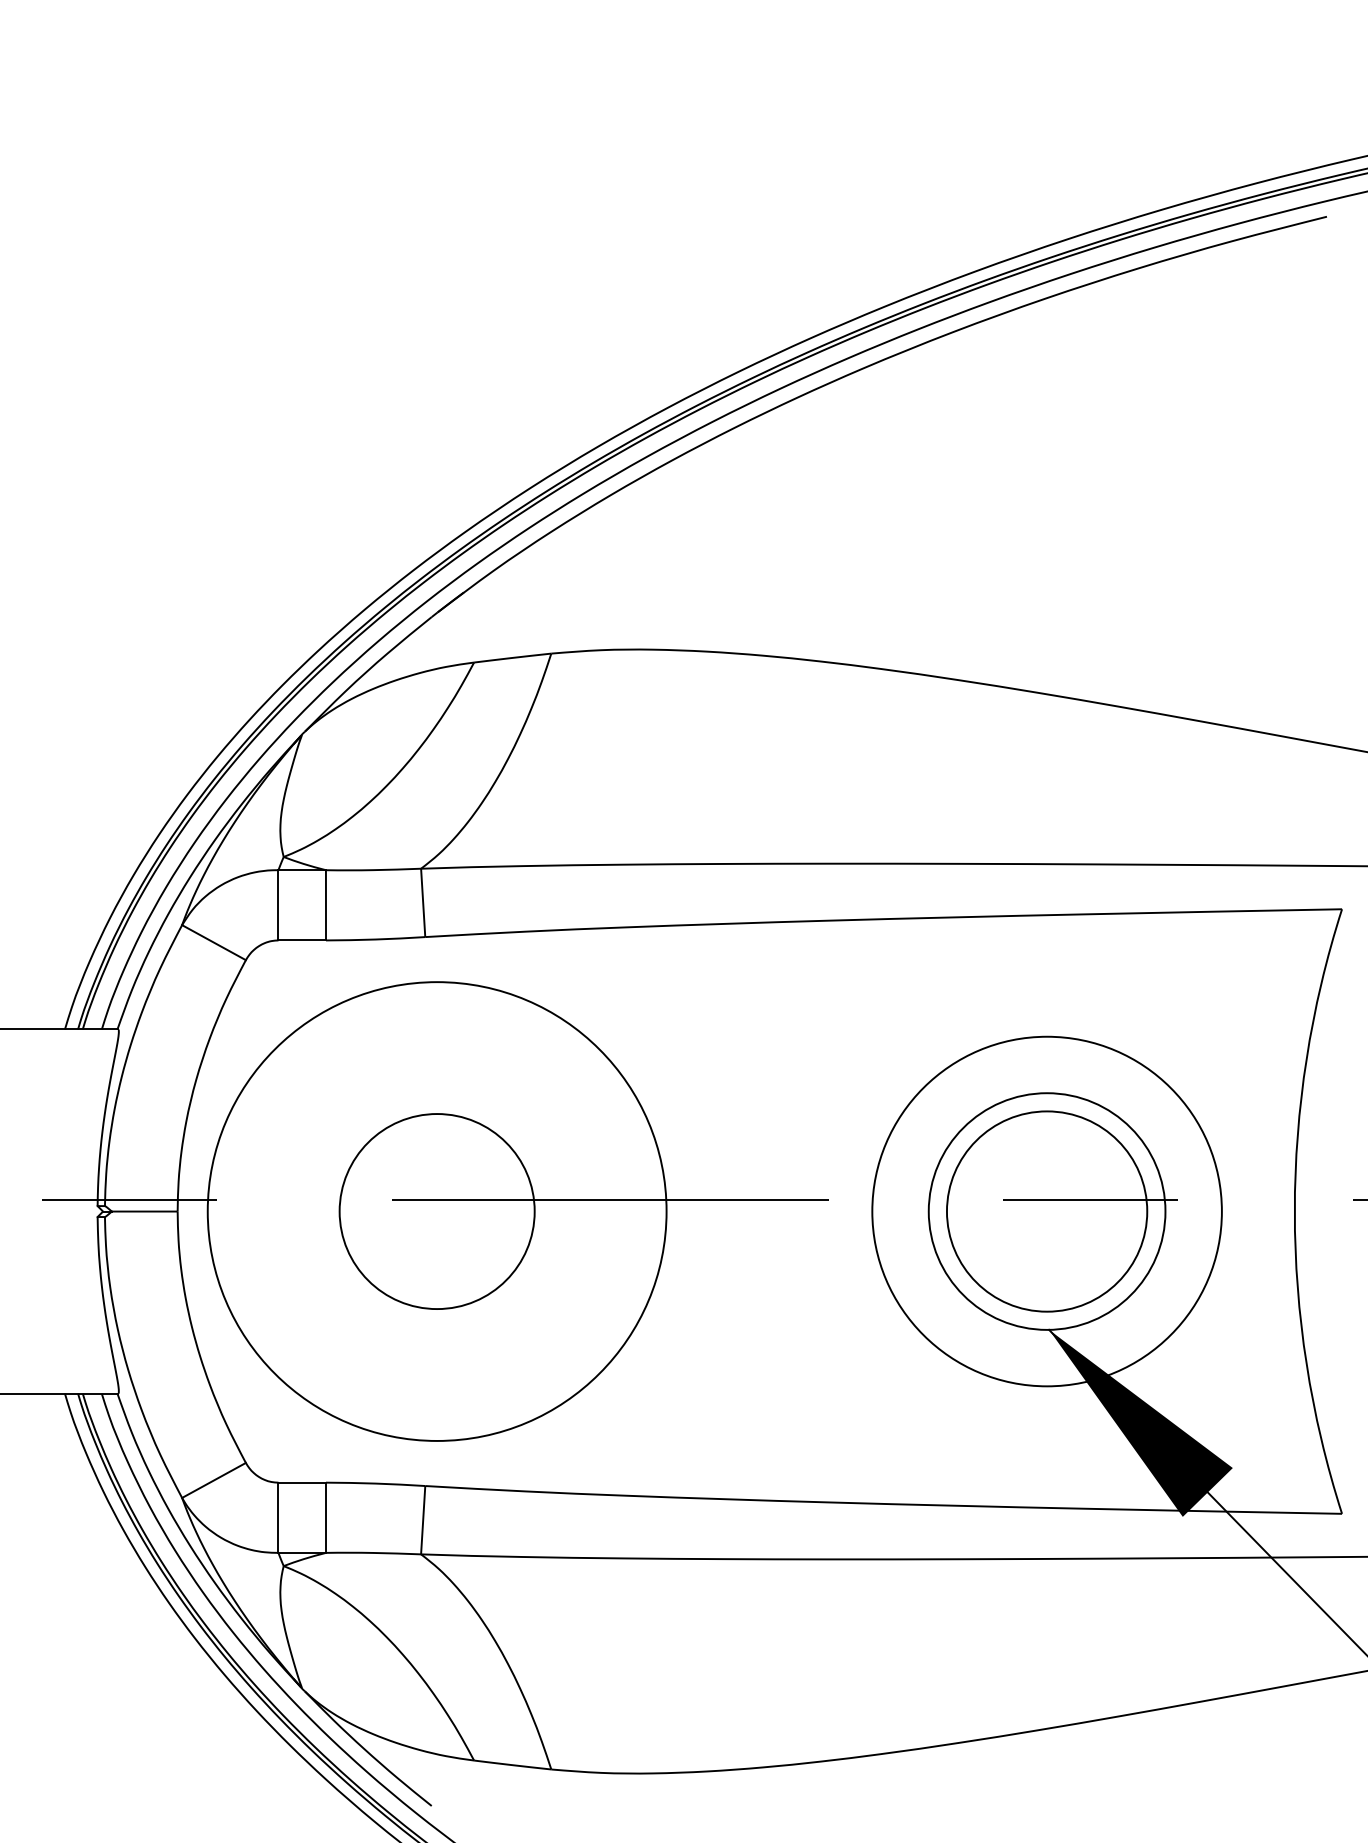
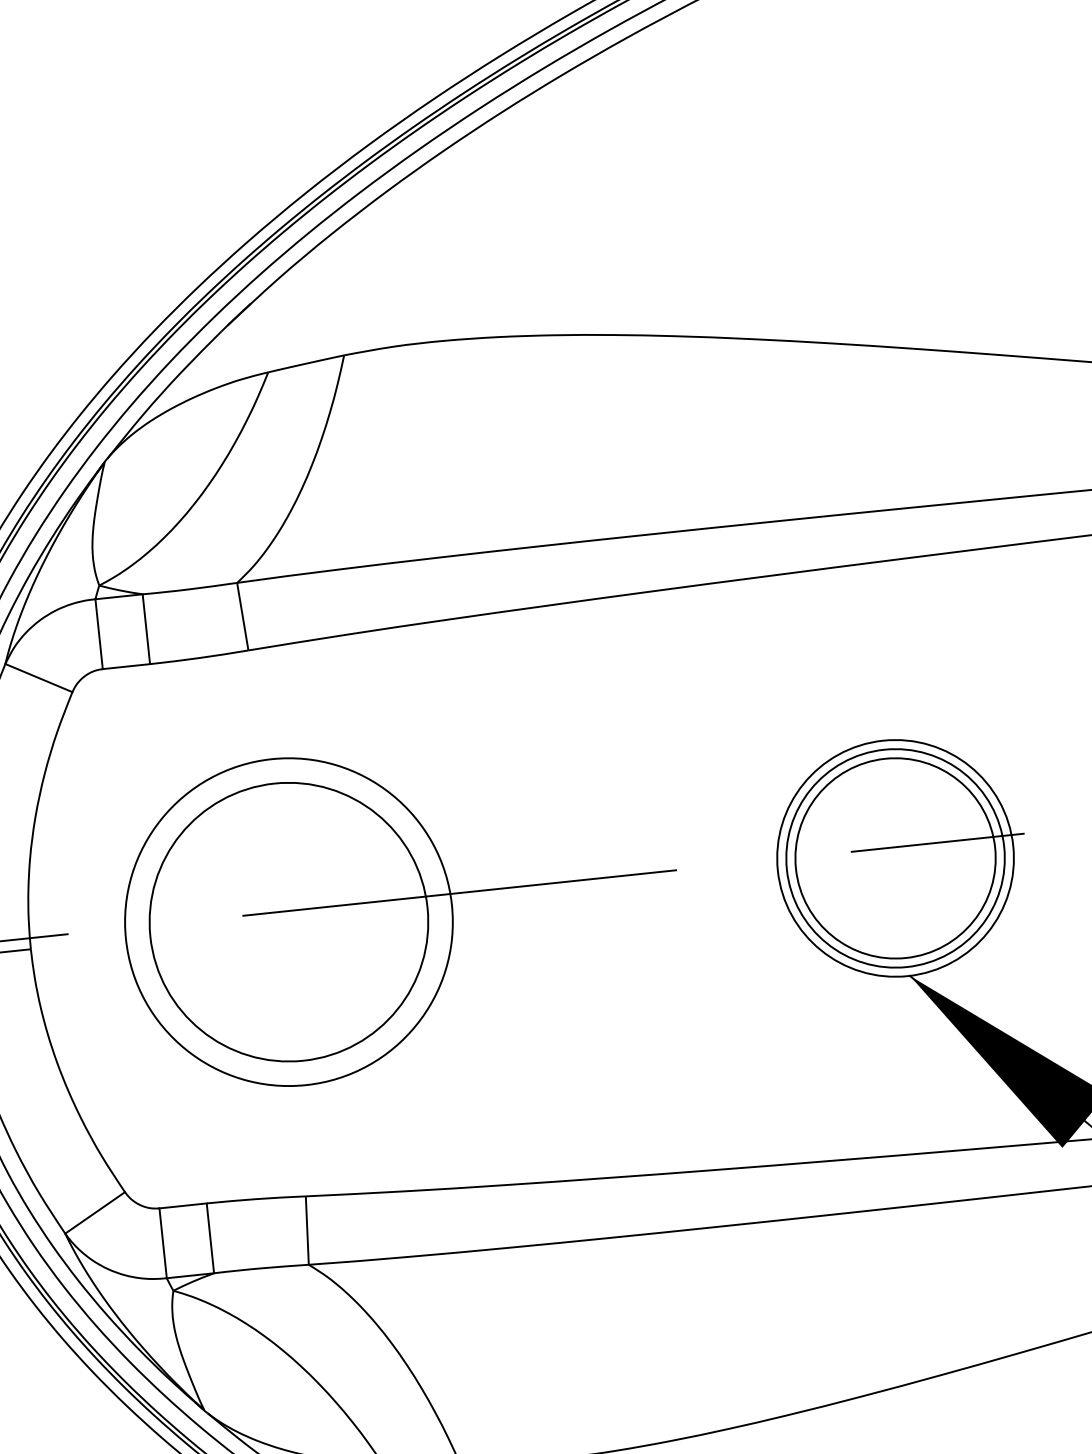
circle: (436, 1211) -> (288, 922), size x1.43
circle: (437, 1211) -> (289, 922), size x0.71
circle: (1046, 1211) -> (894, 858), size x0.62

